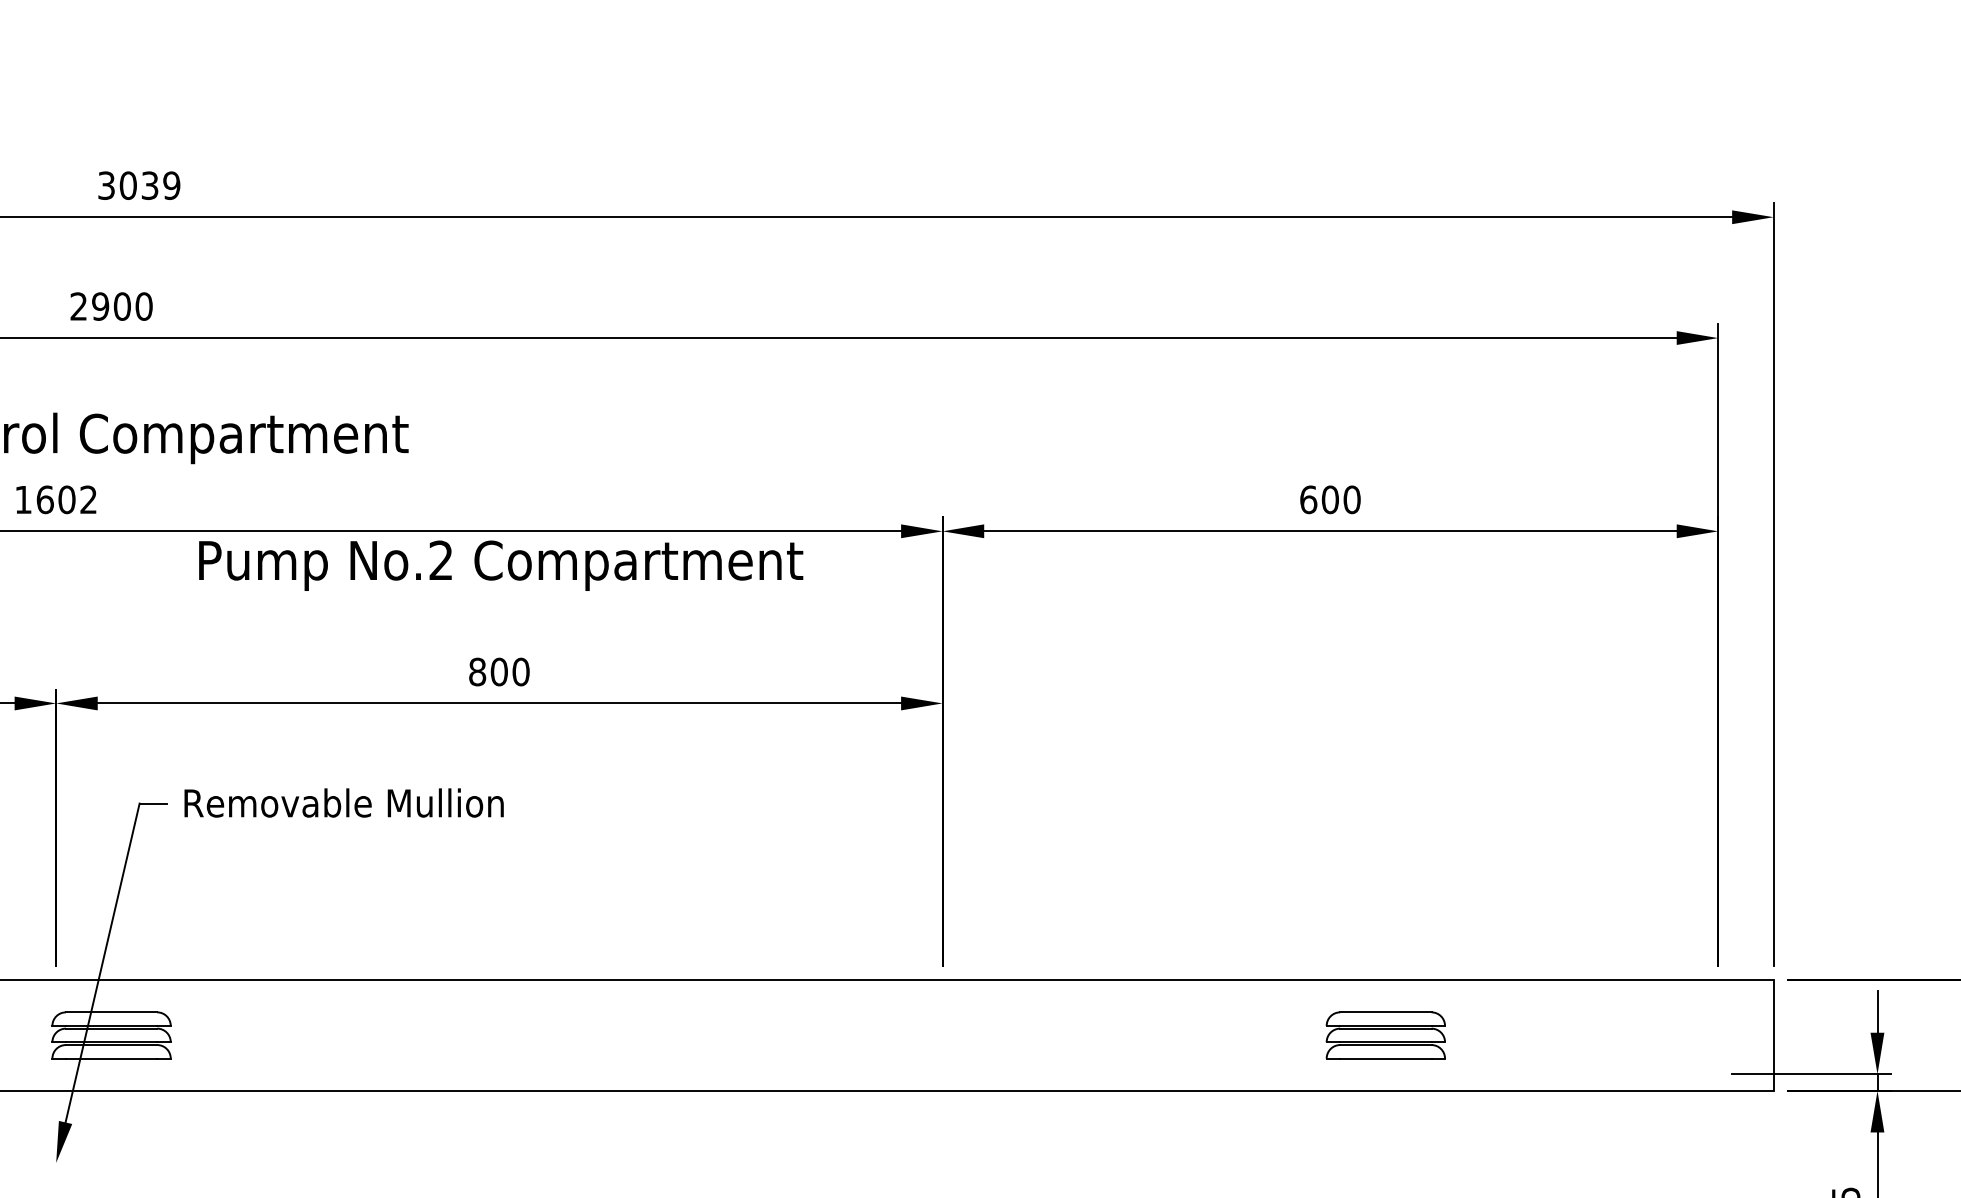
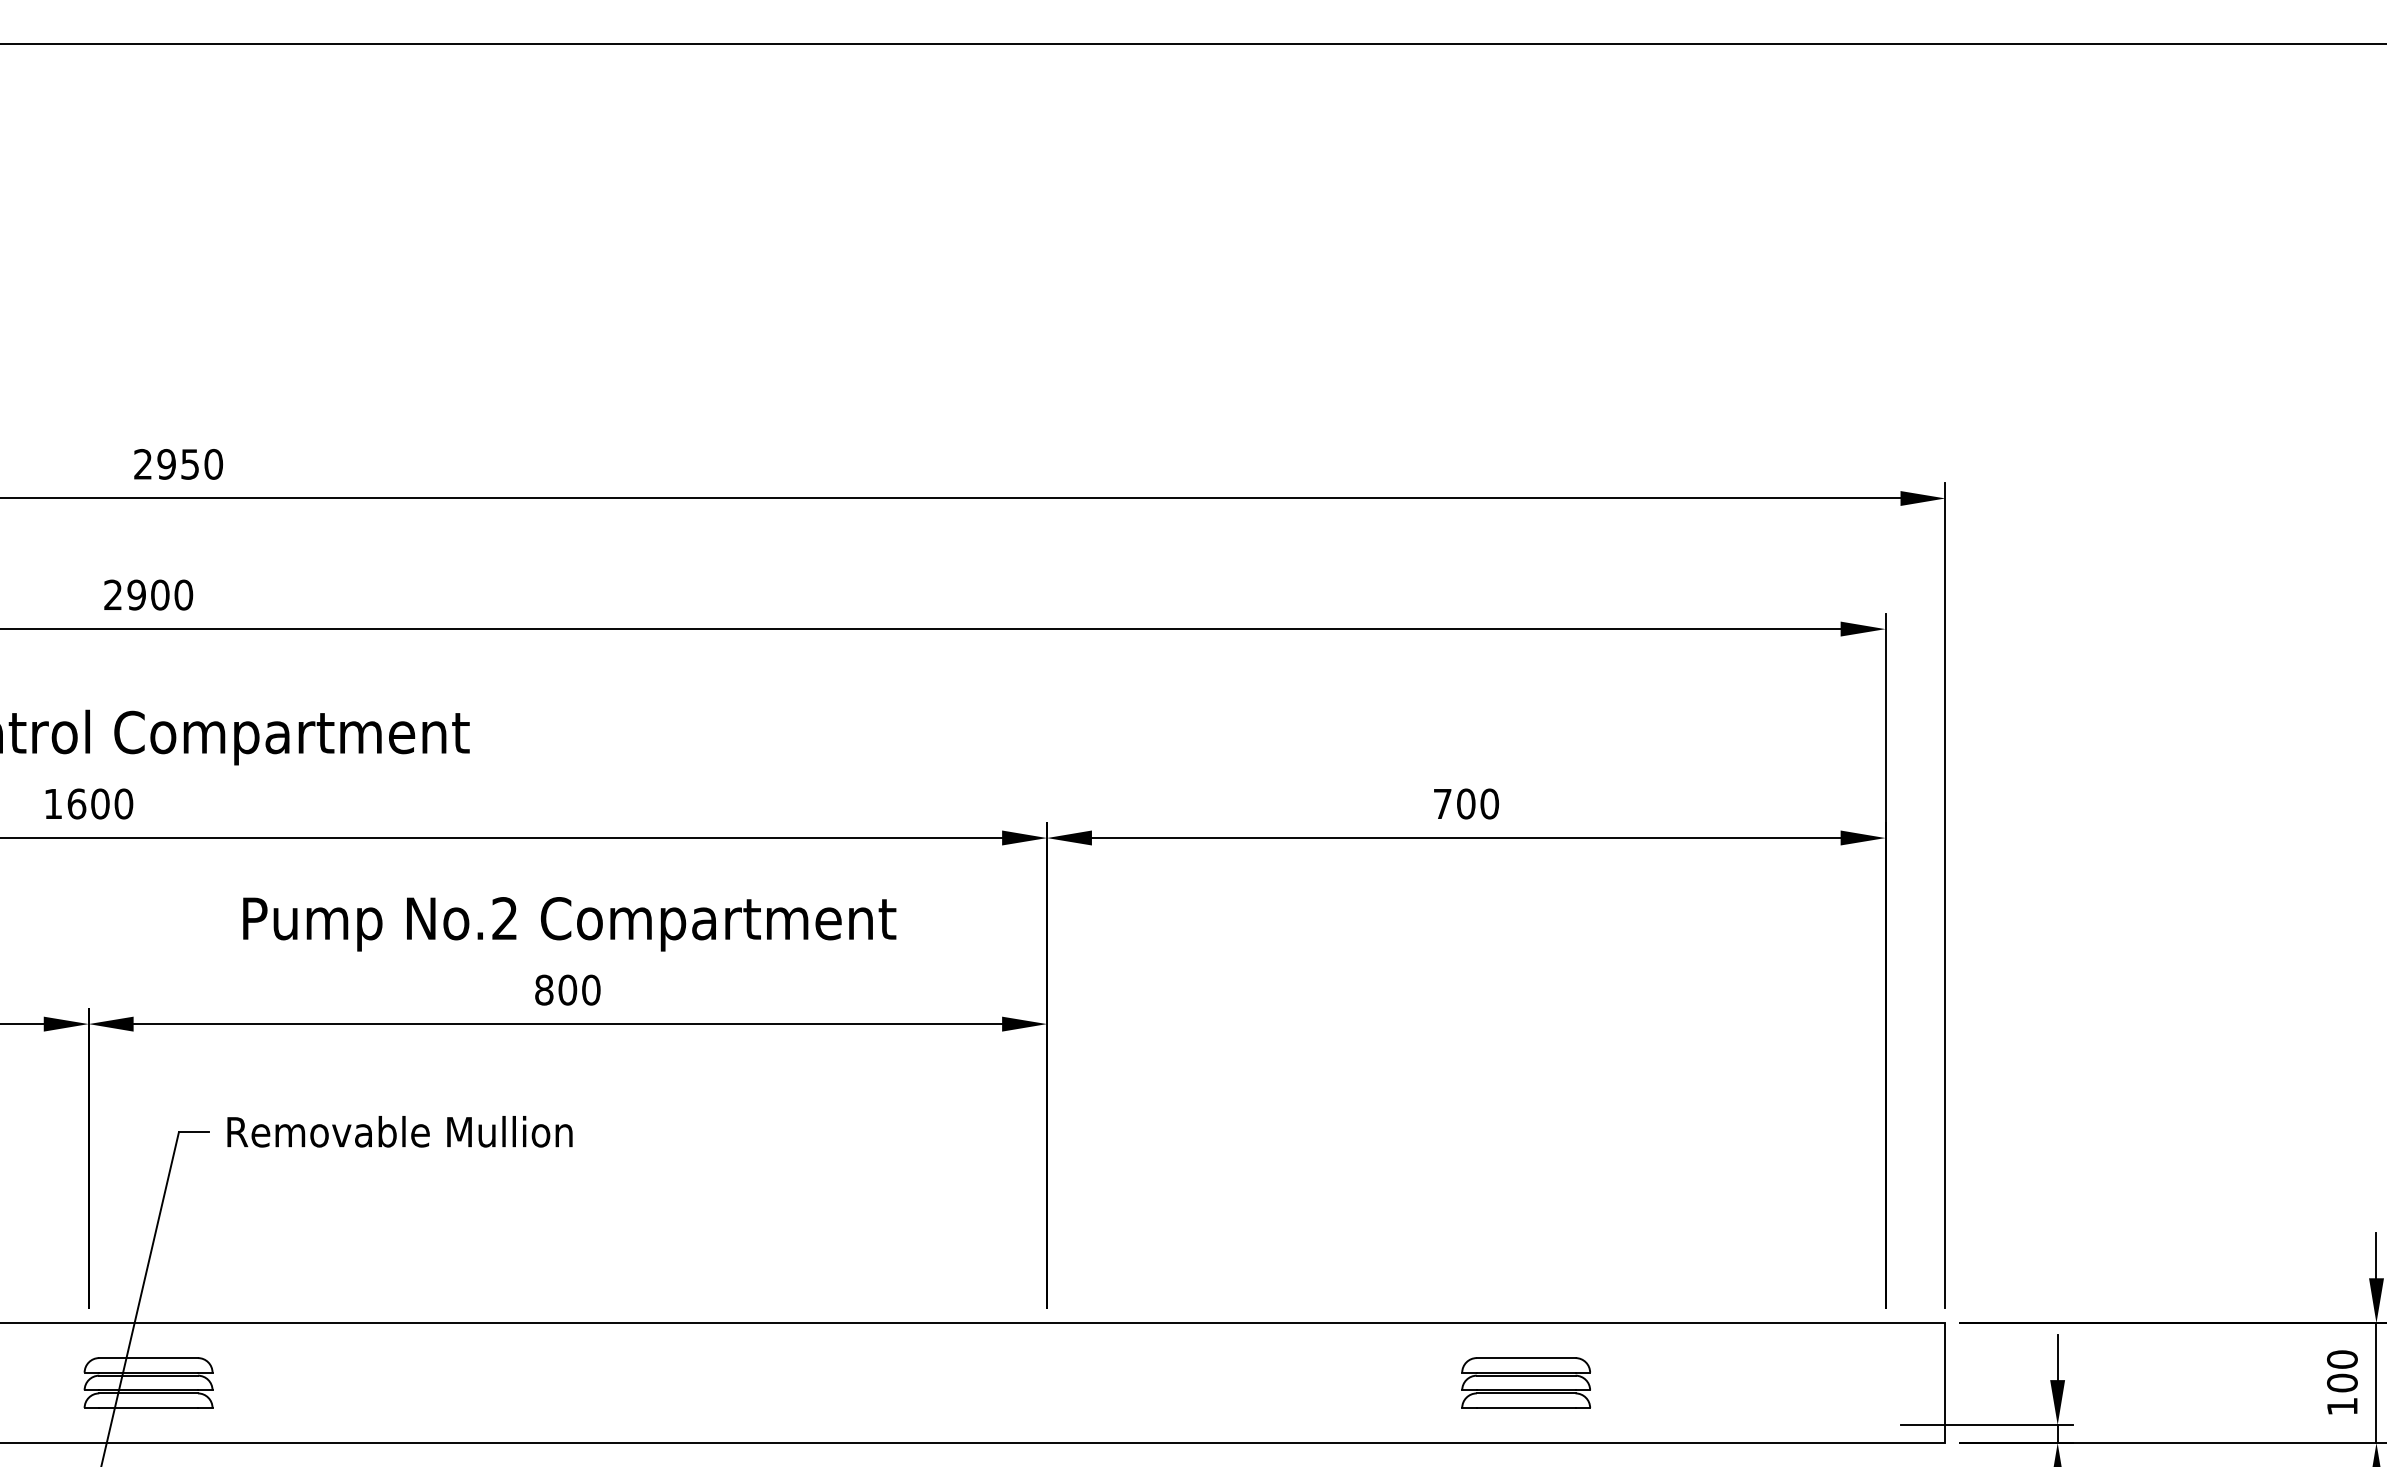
text: (139, 185) -> (178, 464), 3039 -> 2950
text: (88, 499) -> (123, 803), 1602 -> 1600
text: (1308, 499) -> (1442, 803), 600 -> 700
text: (500, 565) -> (569, 924), moved

